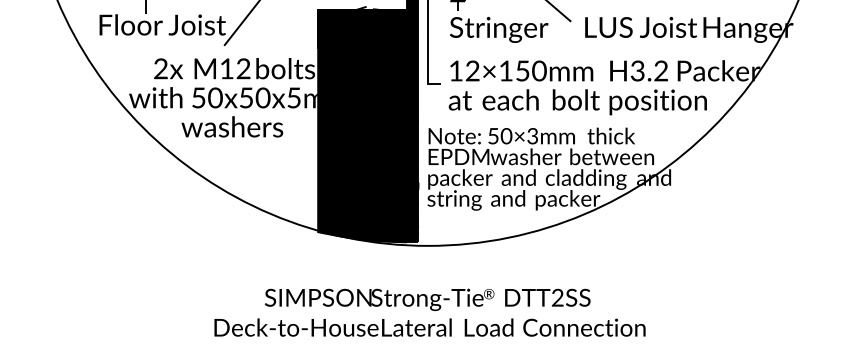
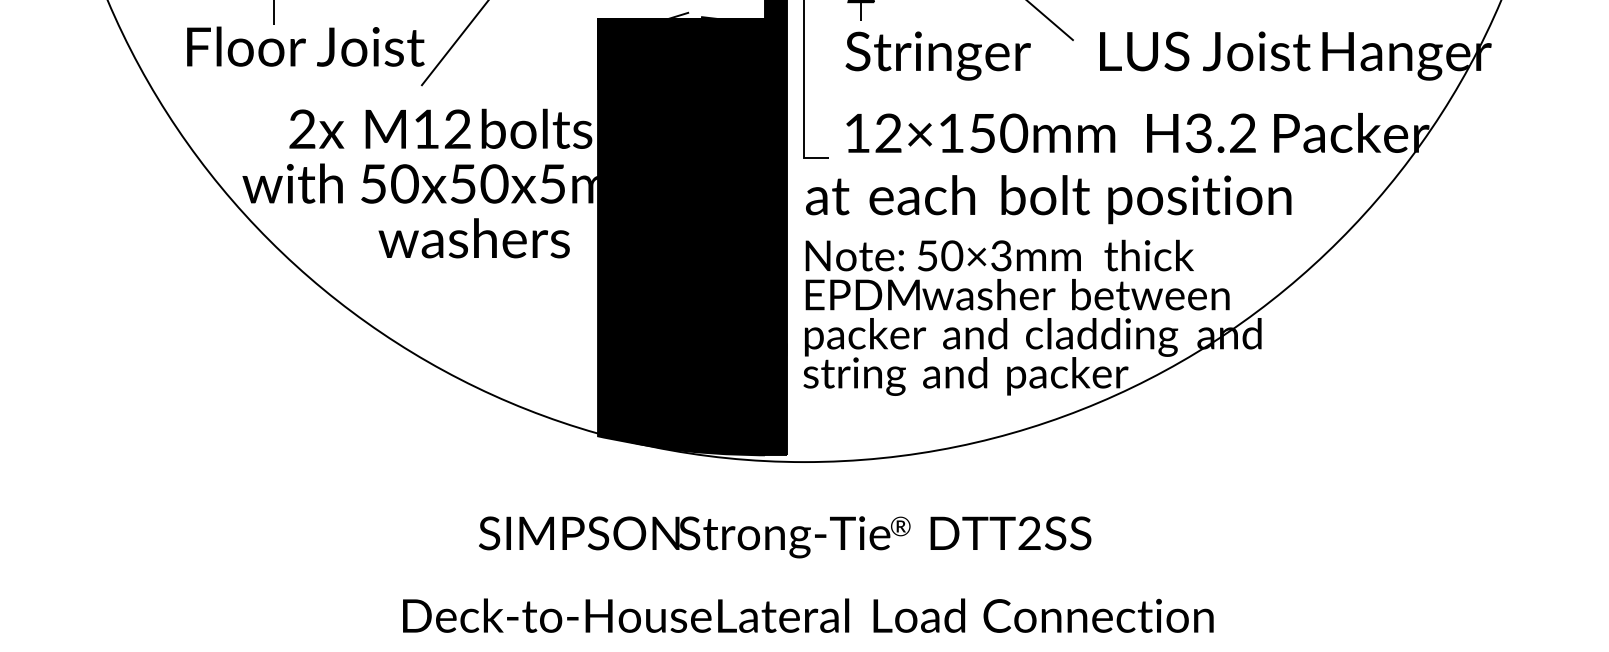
text: (577, 102) -> (1047, 200), moved
text: (232, 126) -> (474, 237), moved
text: (427, 299) -> (784, 536), moved

